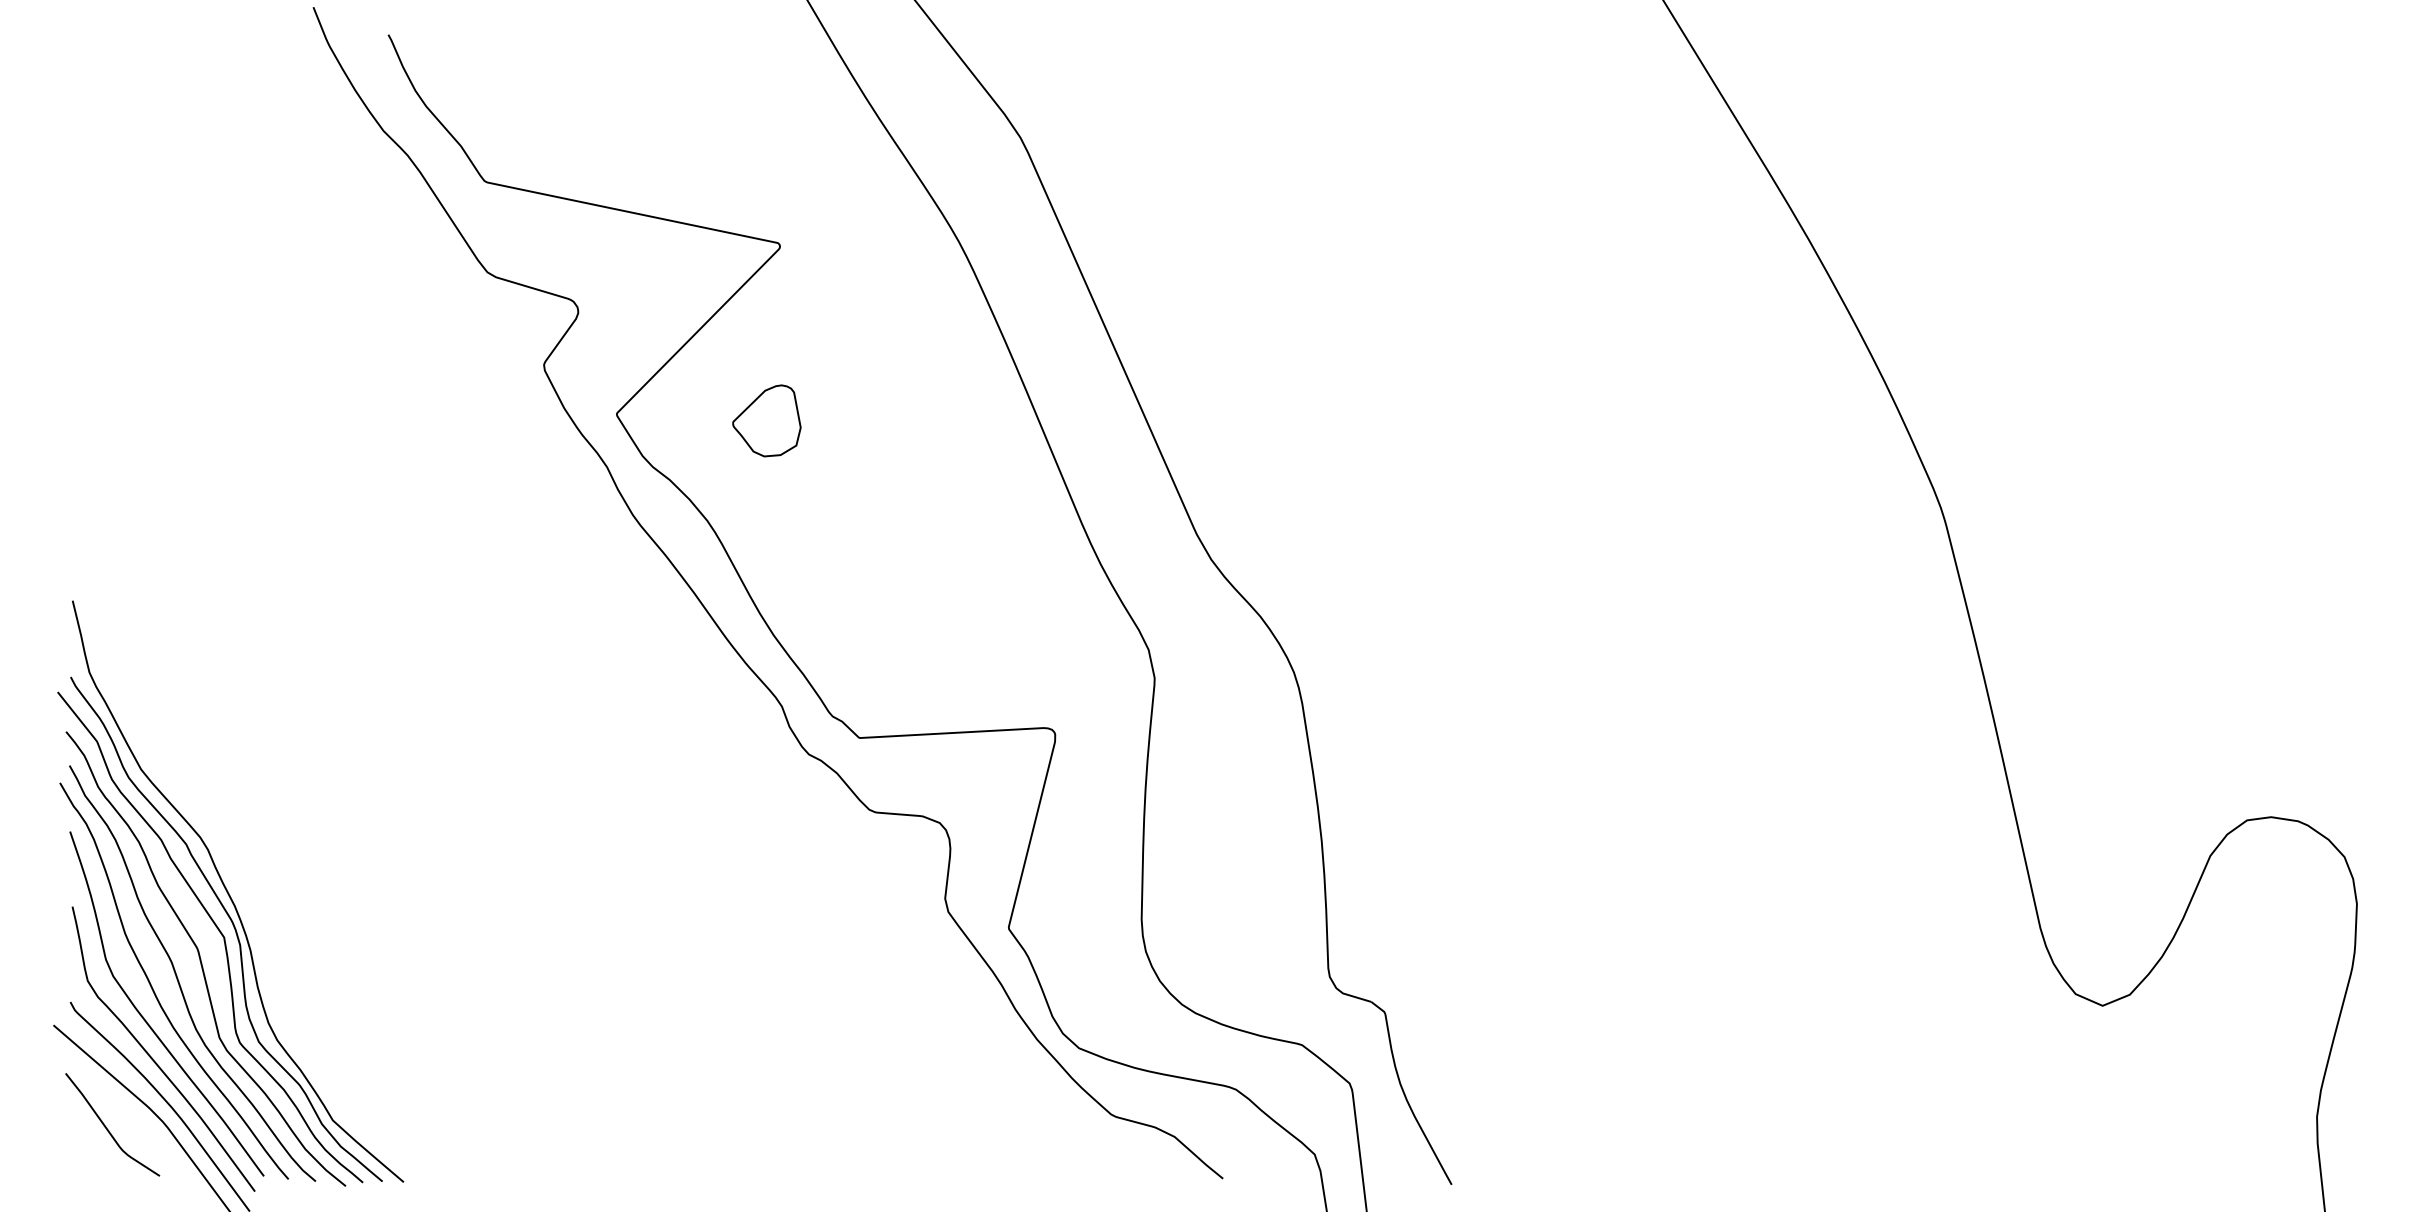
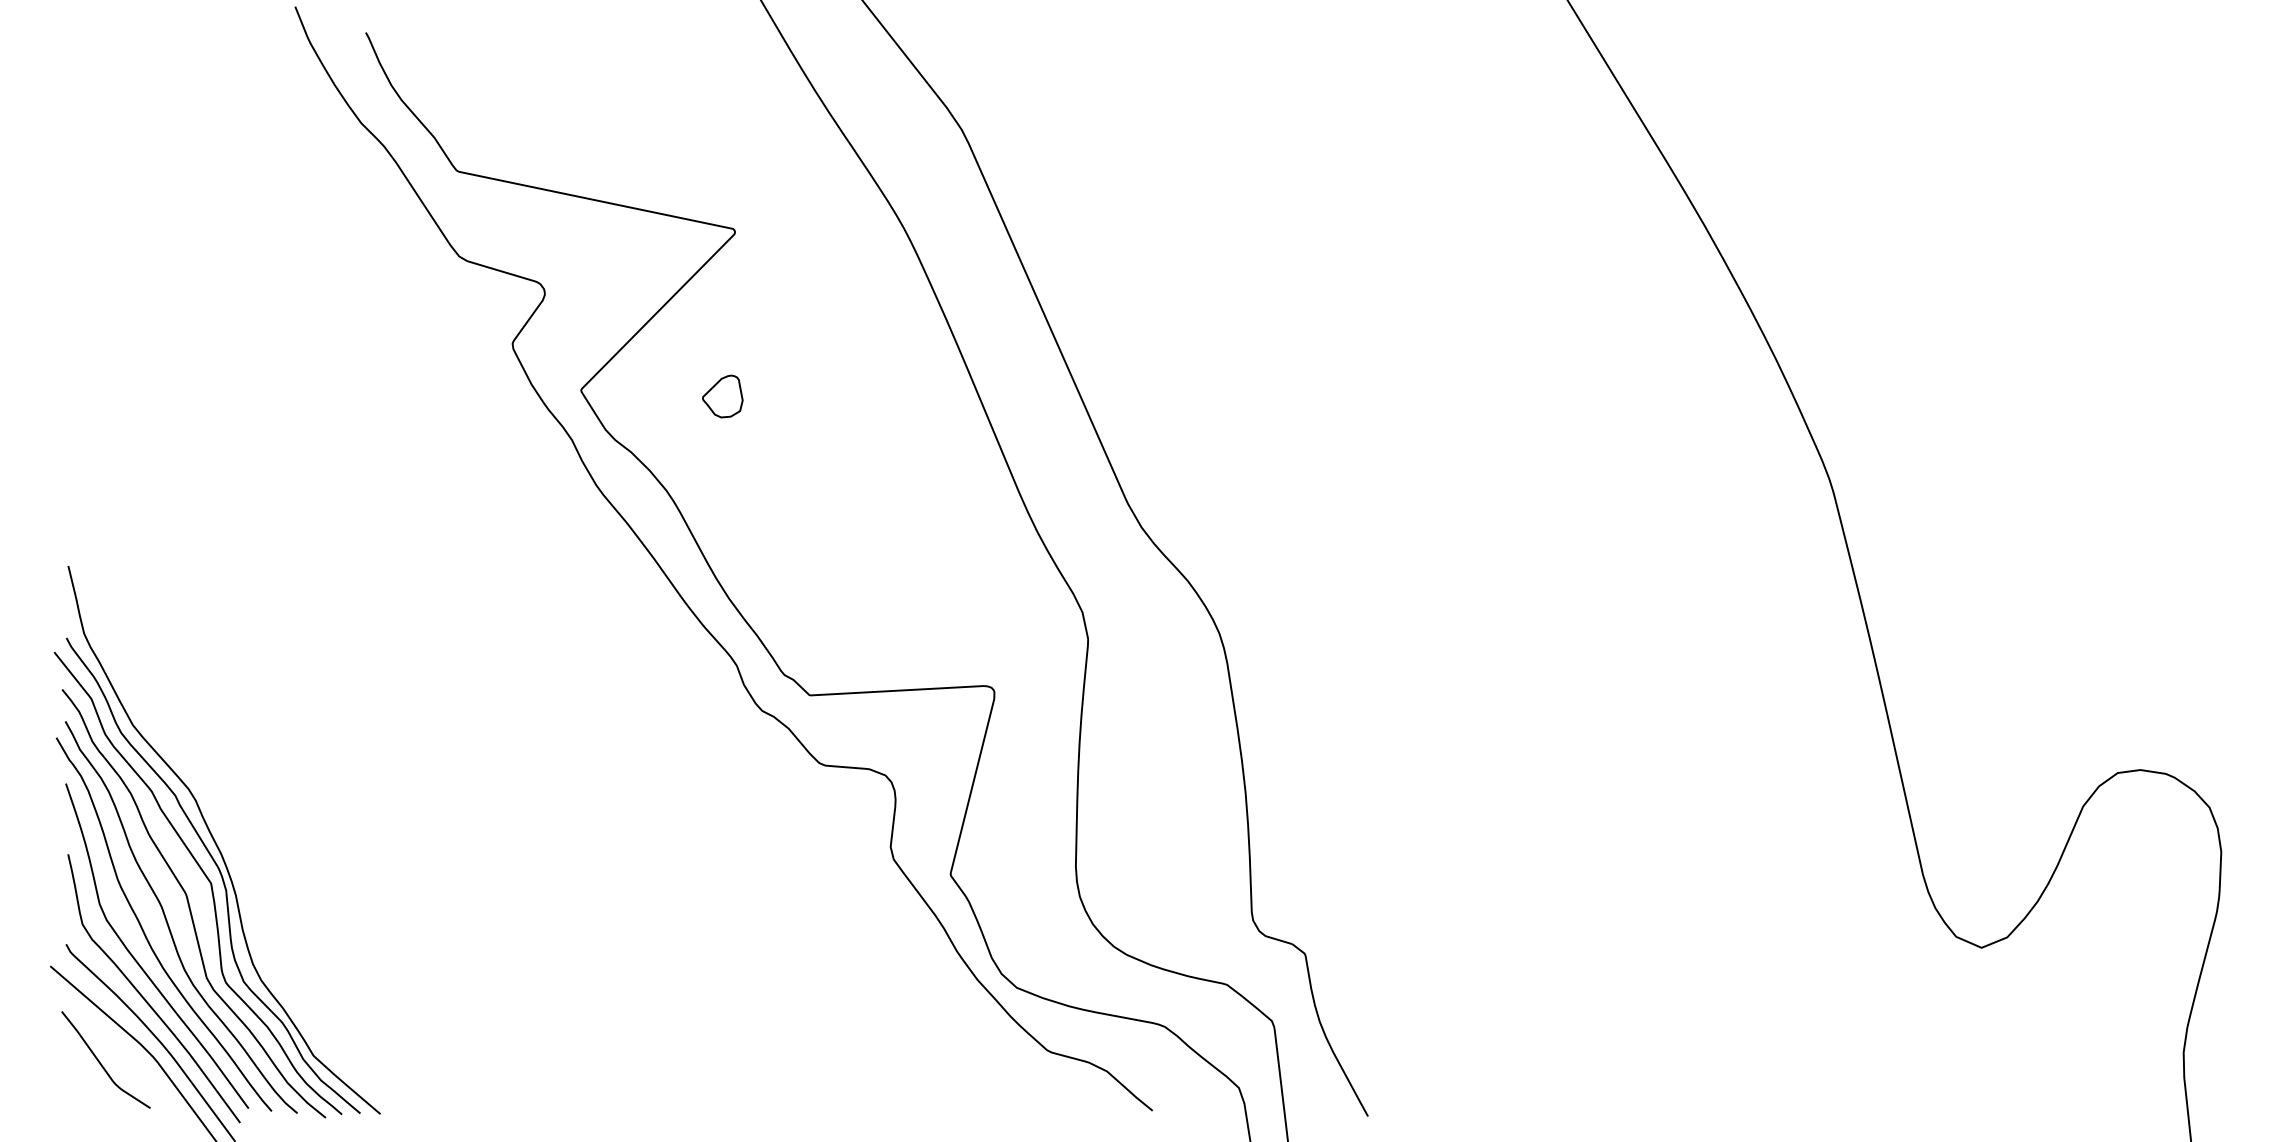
part: (766, 420) -> (722, 396), size x0.62

